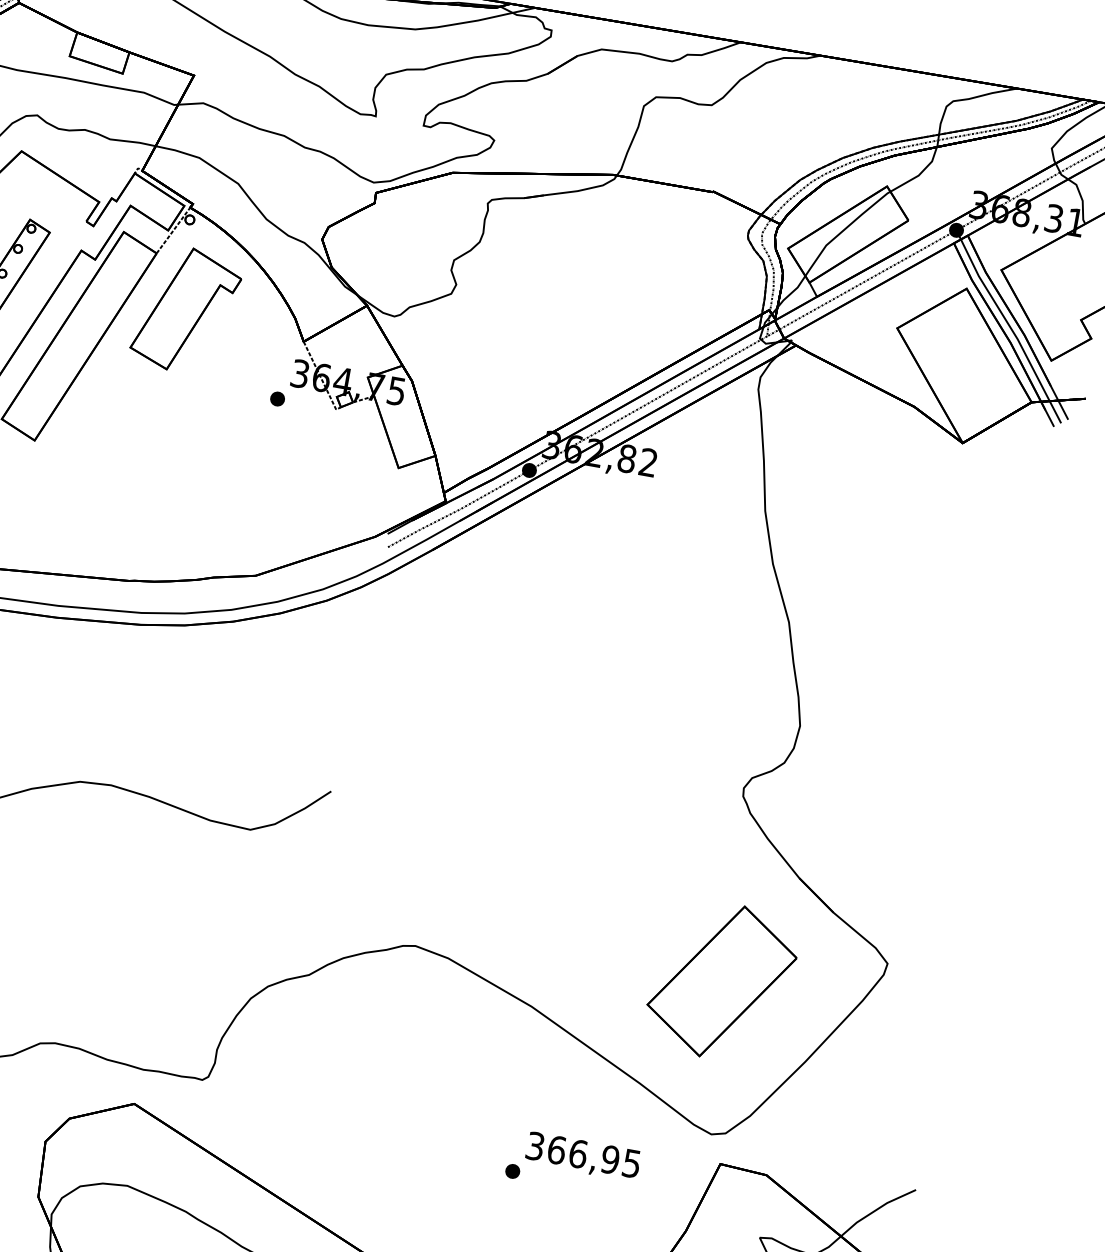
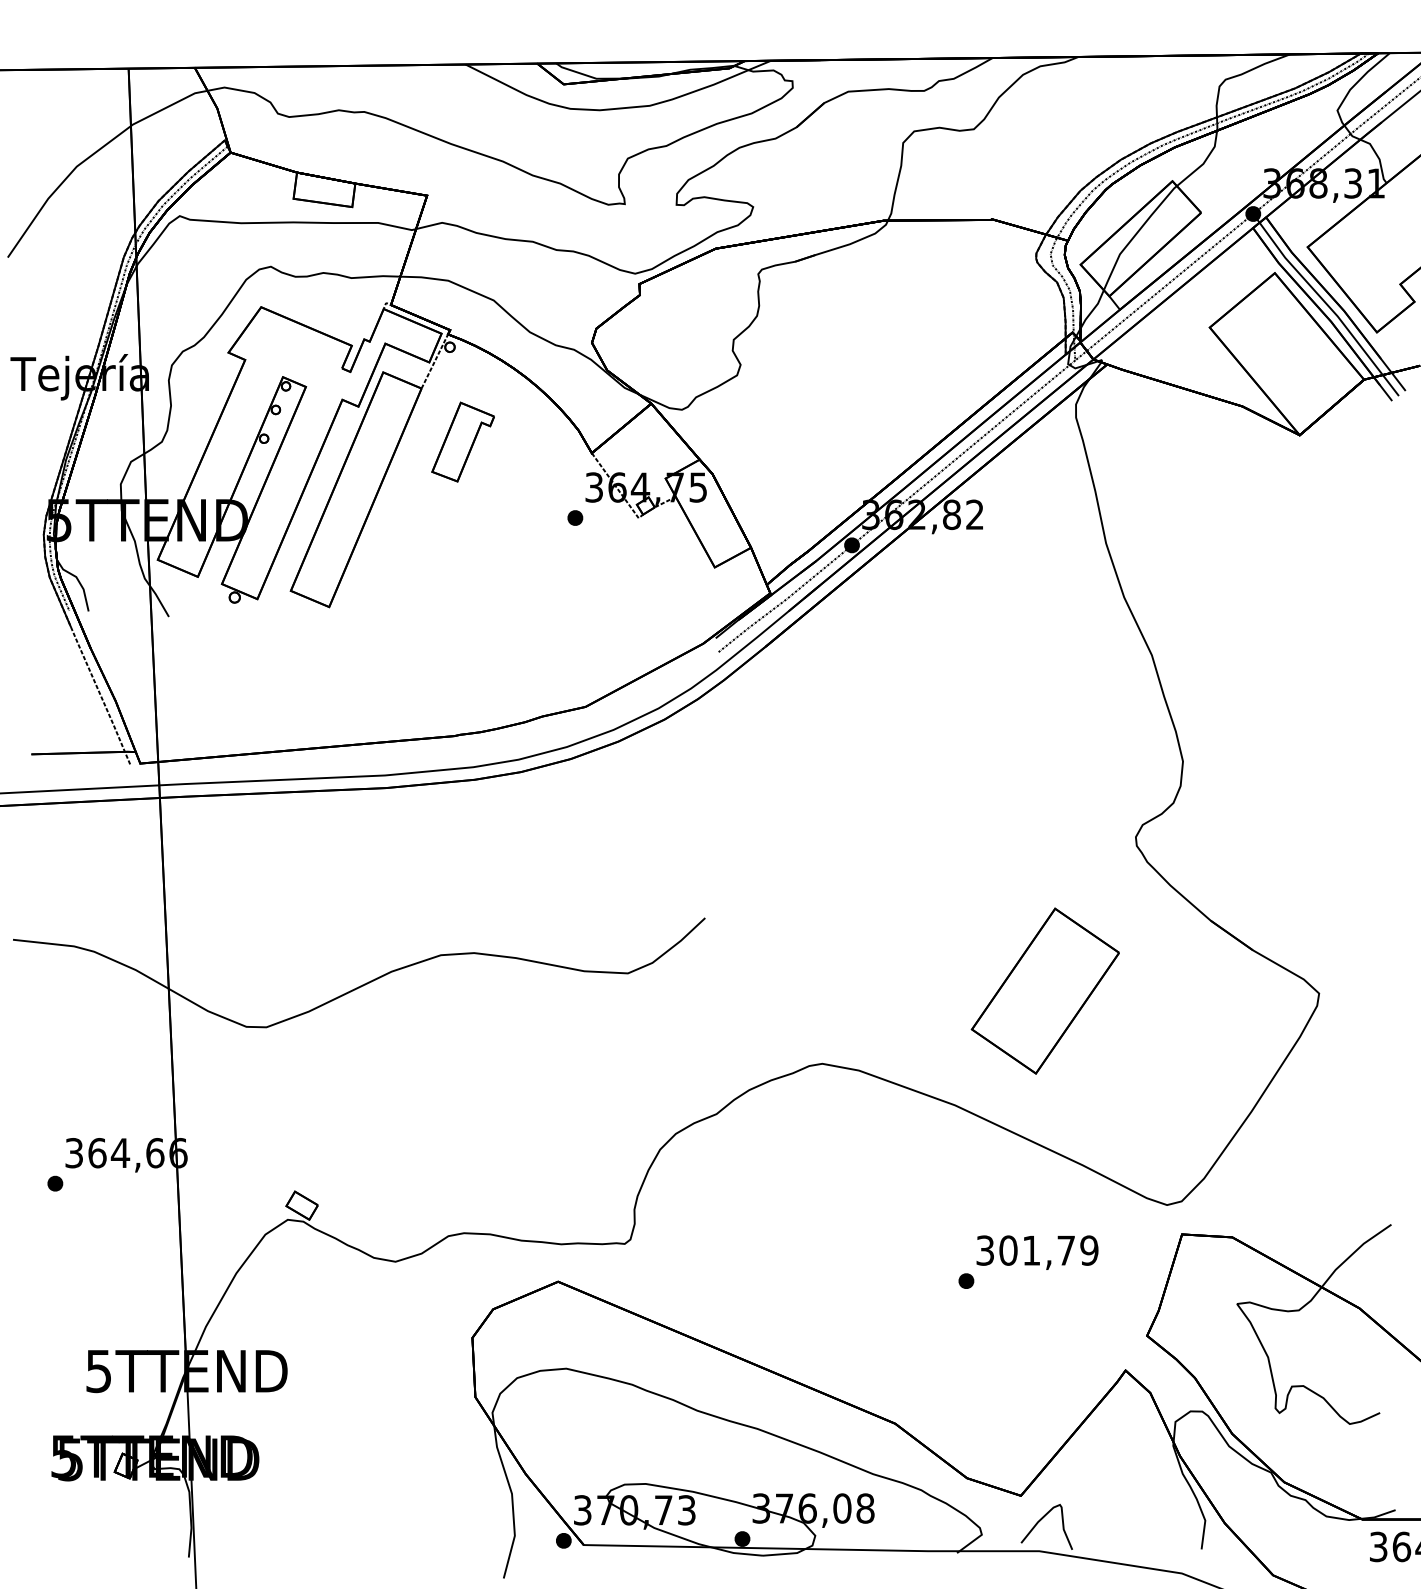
part: (185, 309) -> (462, 441), size x0.6
part: (721, 980) -> (1044, 990), moved
text: (593, 1156) -> (1048, 1250), 366,95 -> 301,79

